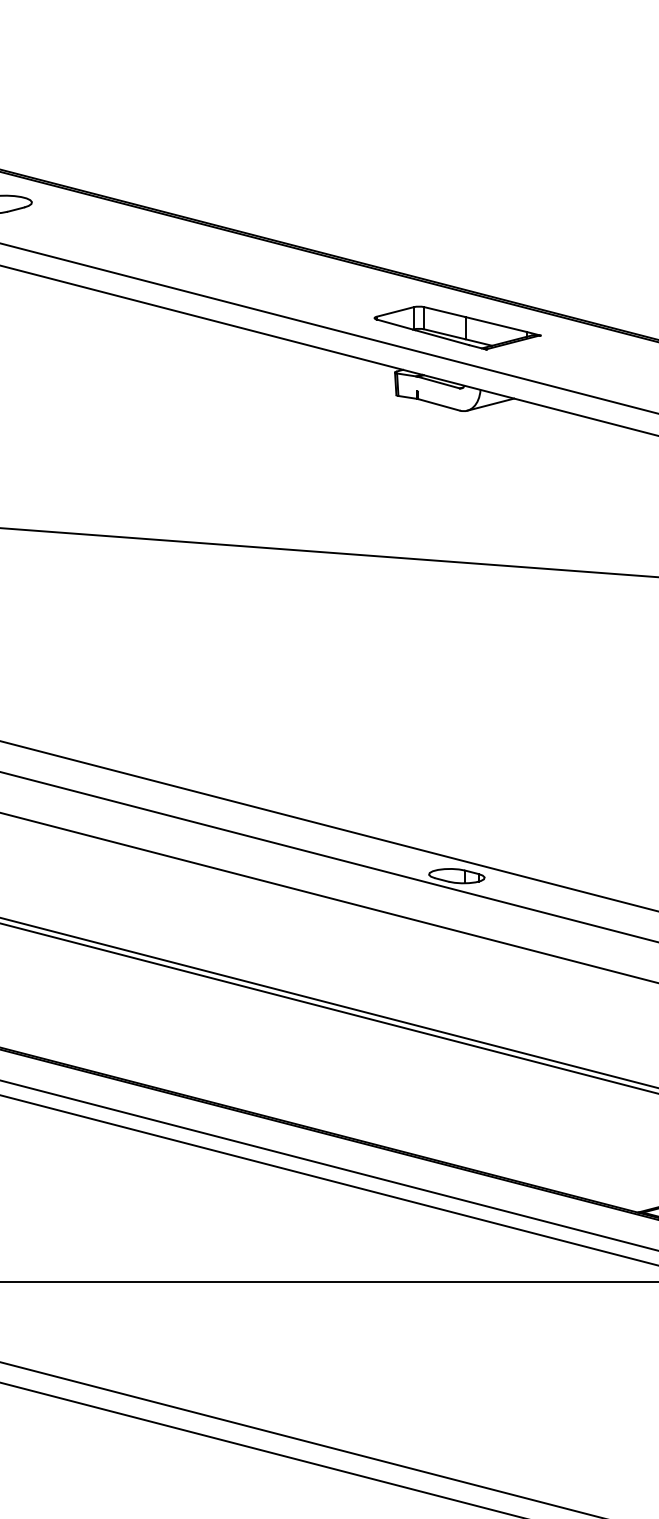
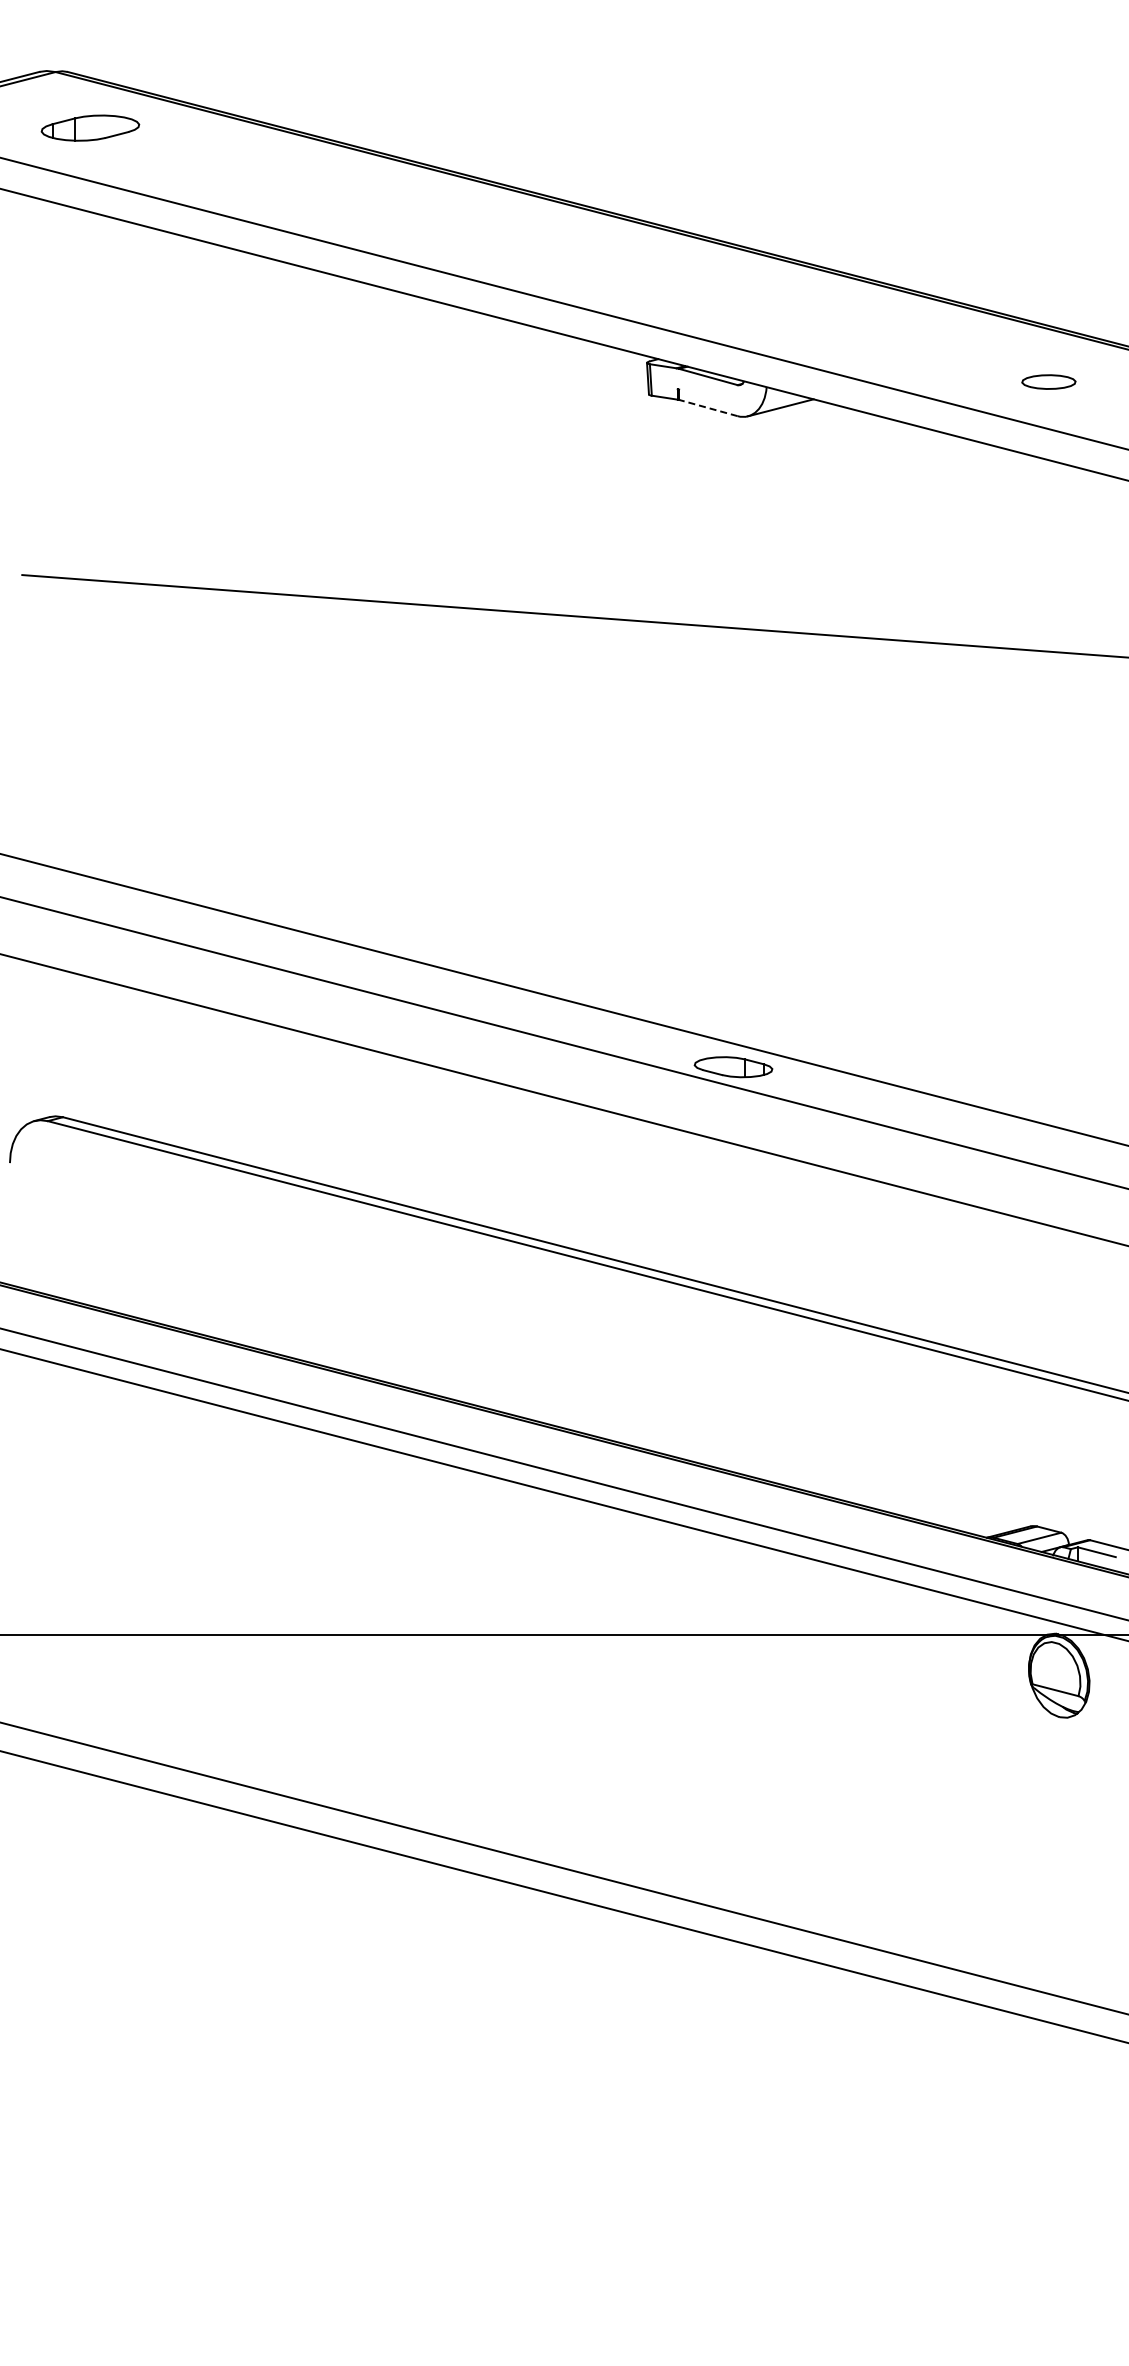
part: (457, 327) -> (734, 300), removed
line: (438, 404) -> (707, 407), solid -> dashed

